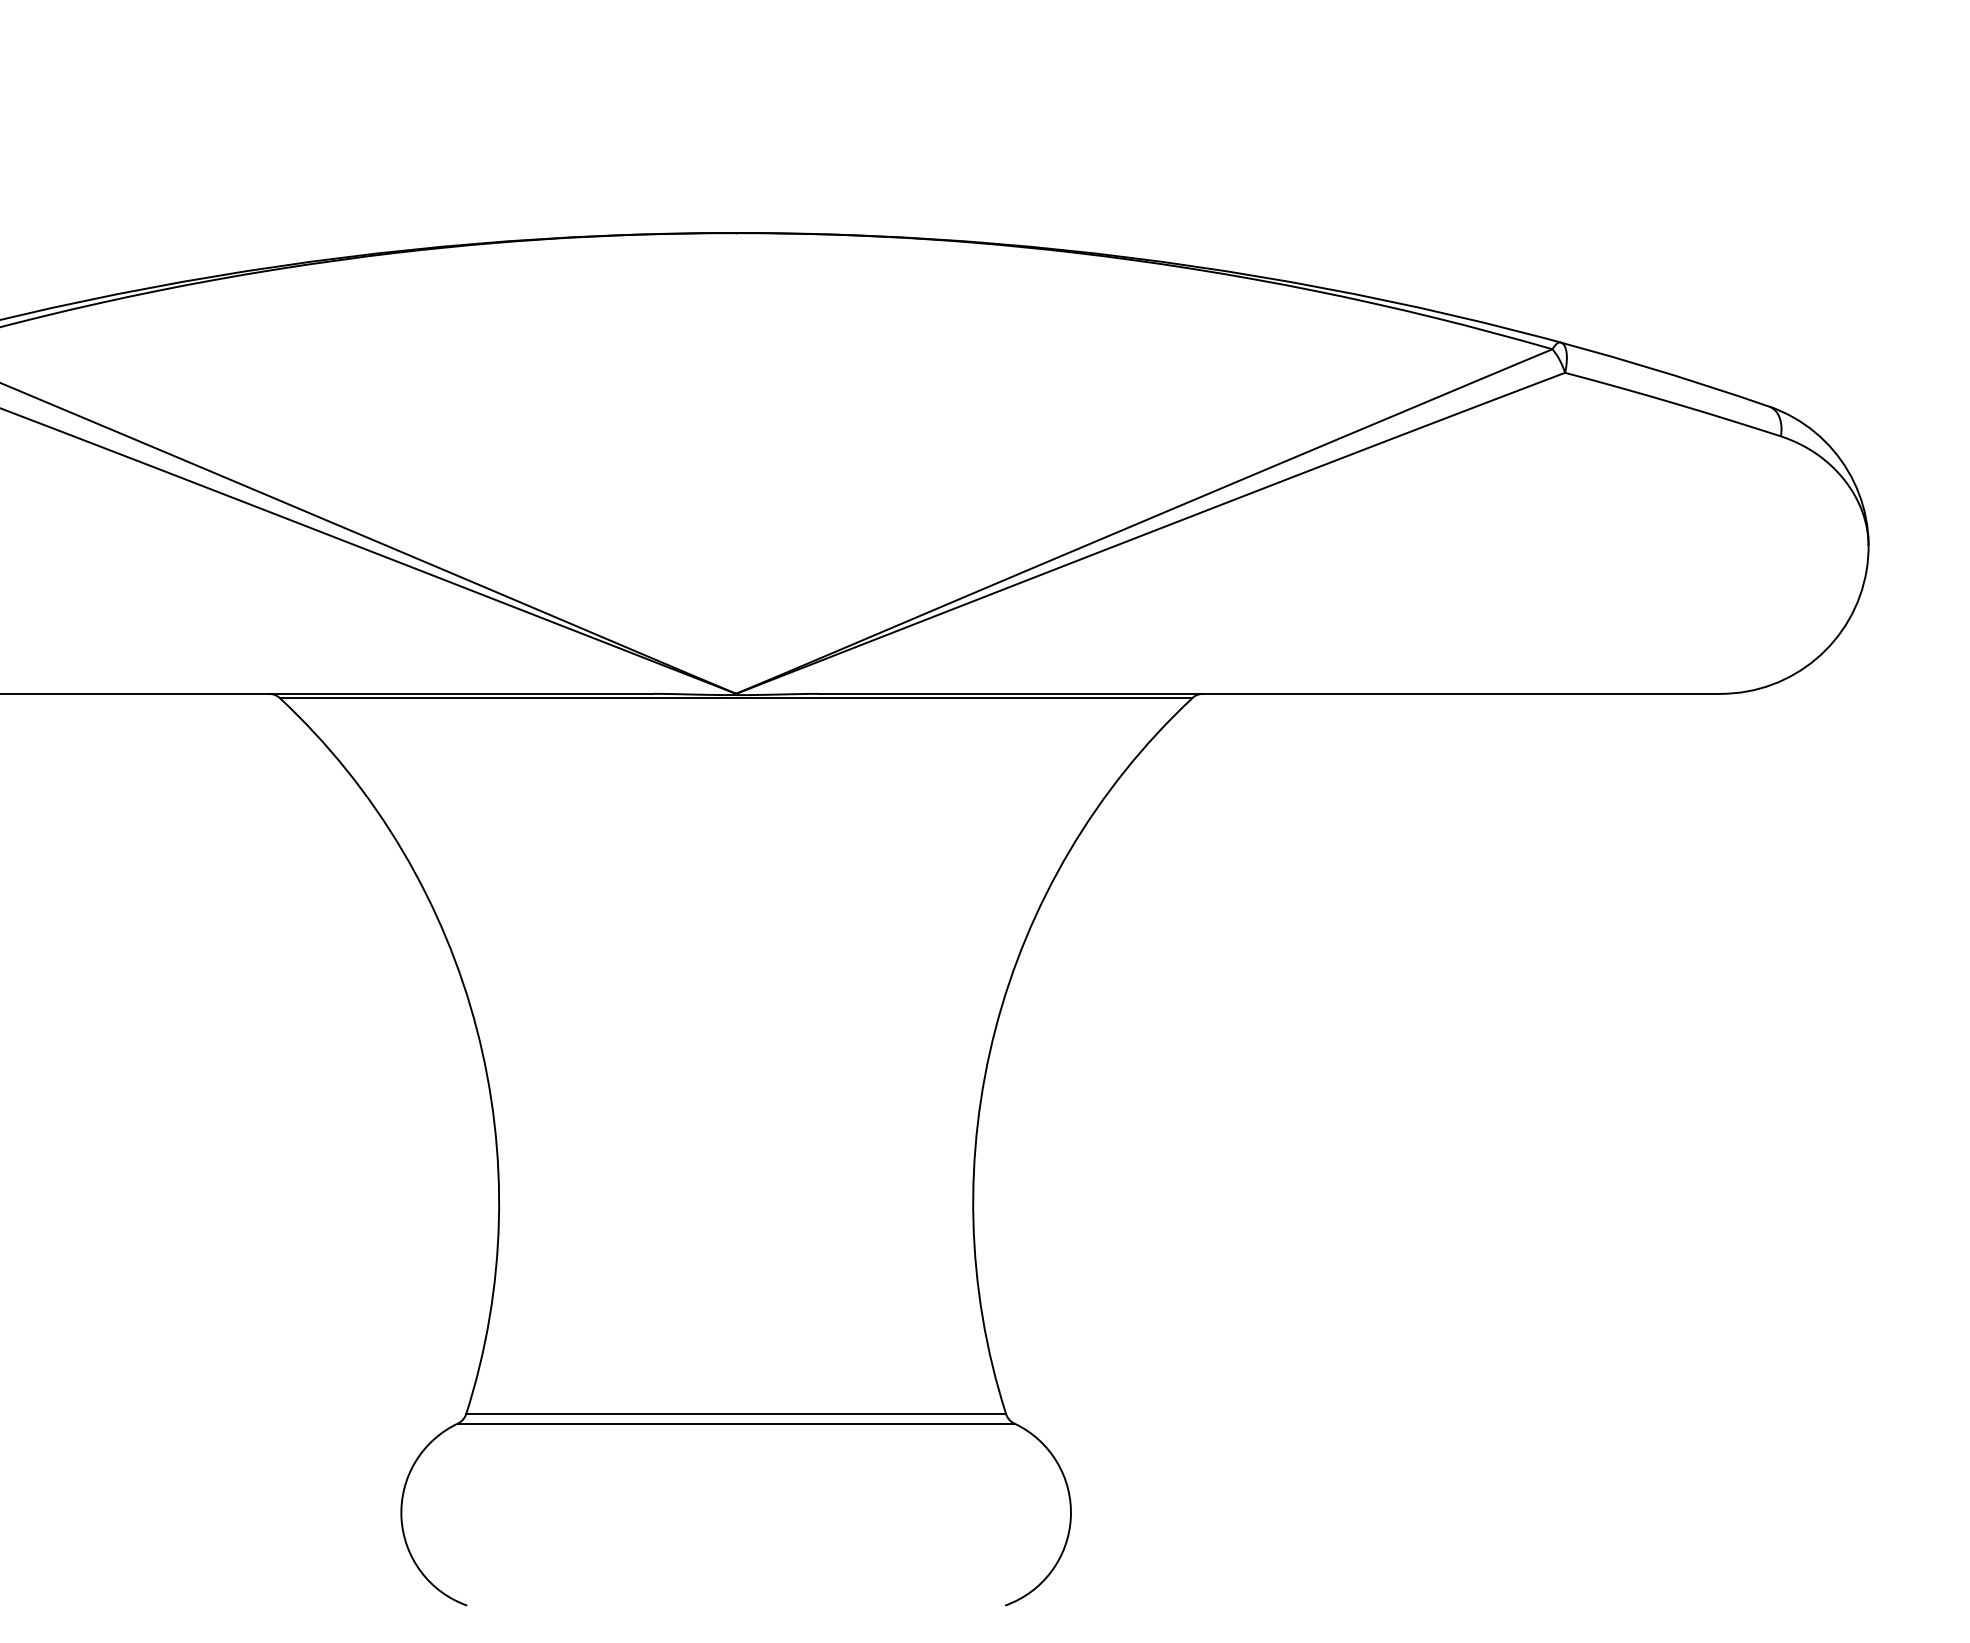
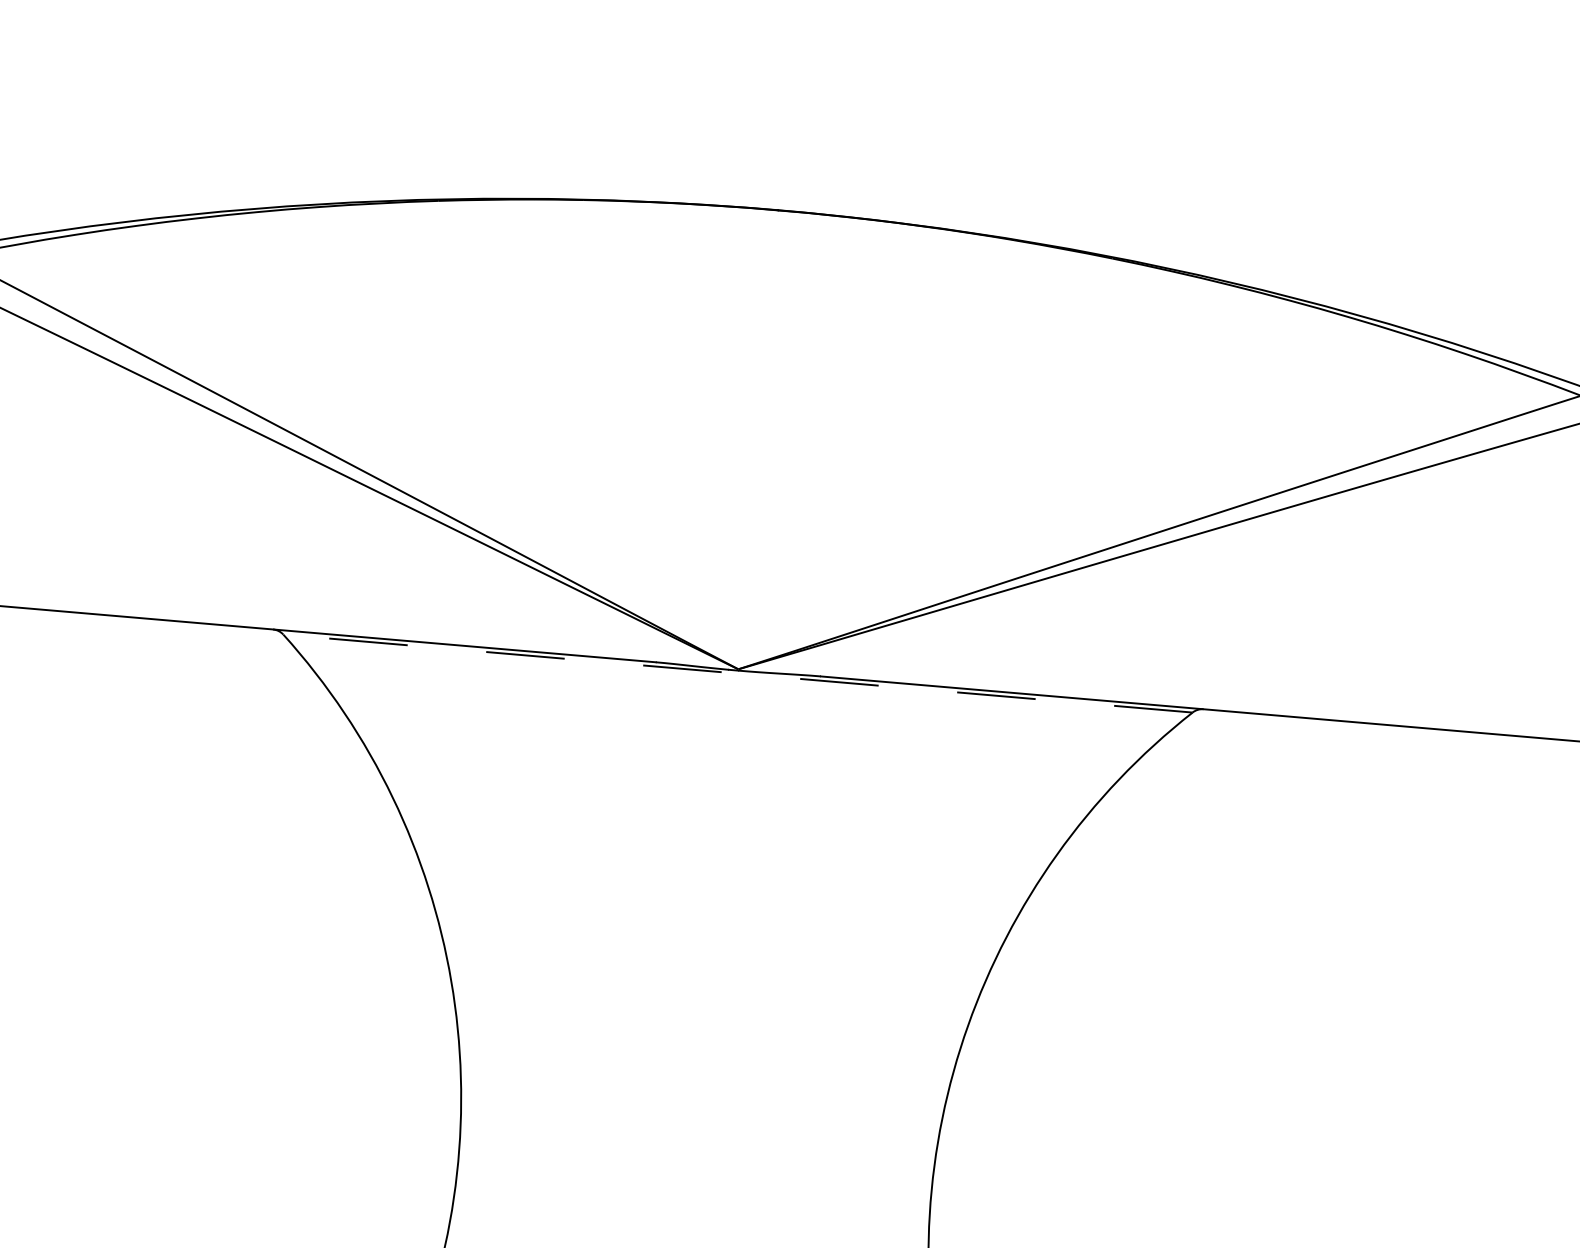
line: (735, 698) -> (737, 673), solid -> dashed

